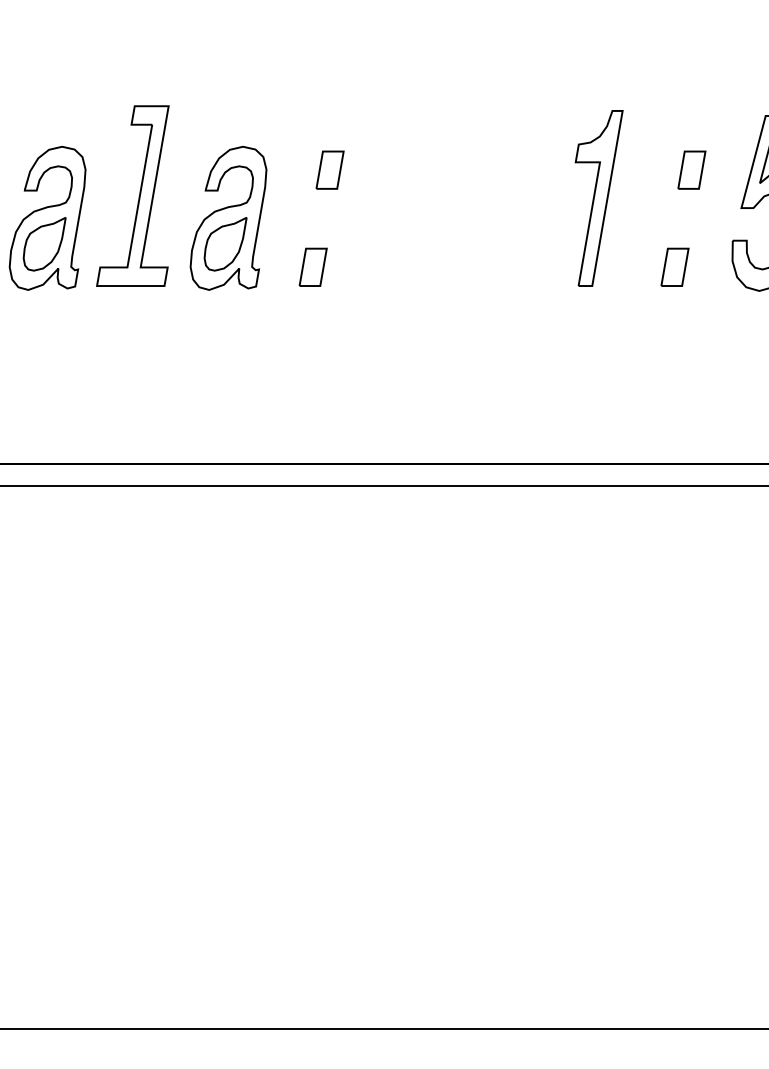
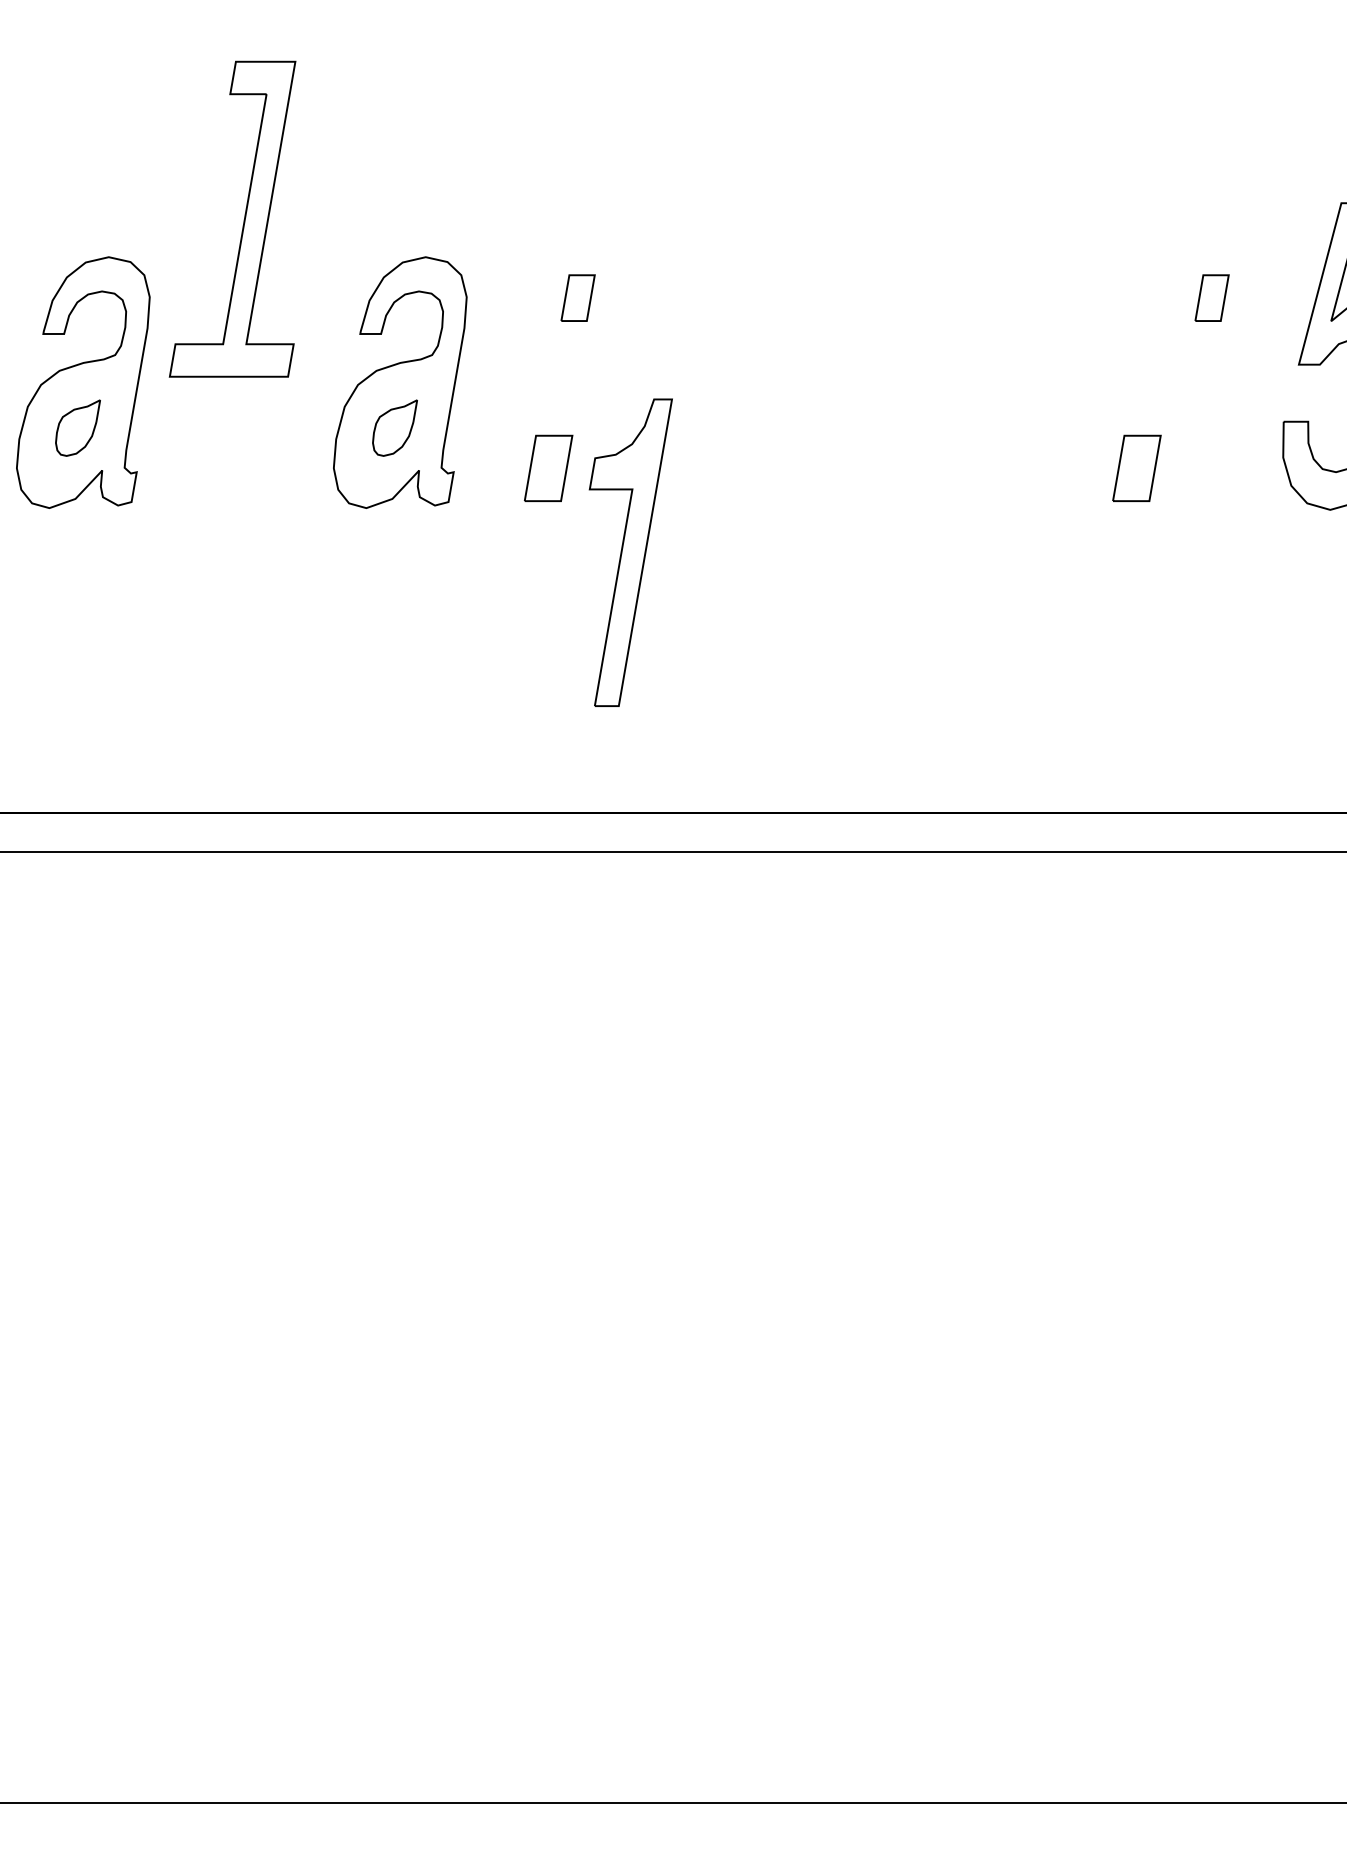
part: (329, 169) -> (577, 297), size x0.7
part: (691, 169) -> (1211, 297), size x0.7
part: (138, 196) -> (242, 219), moved
part: (598, 198) -> (629, 552), moved
part: (44, 244) -> (77, 428), size x0.6
part: (225, 244) -> (394, 428), size x0.6
part: (674, 266) -> (1136, 466), moved

